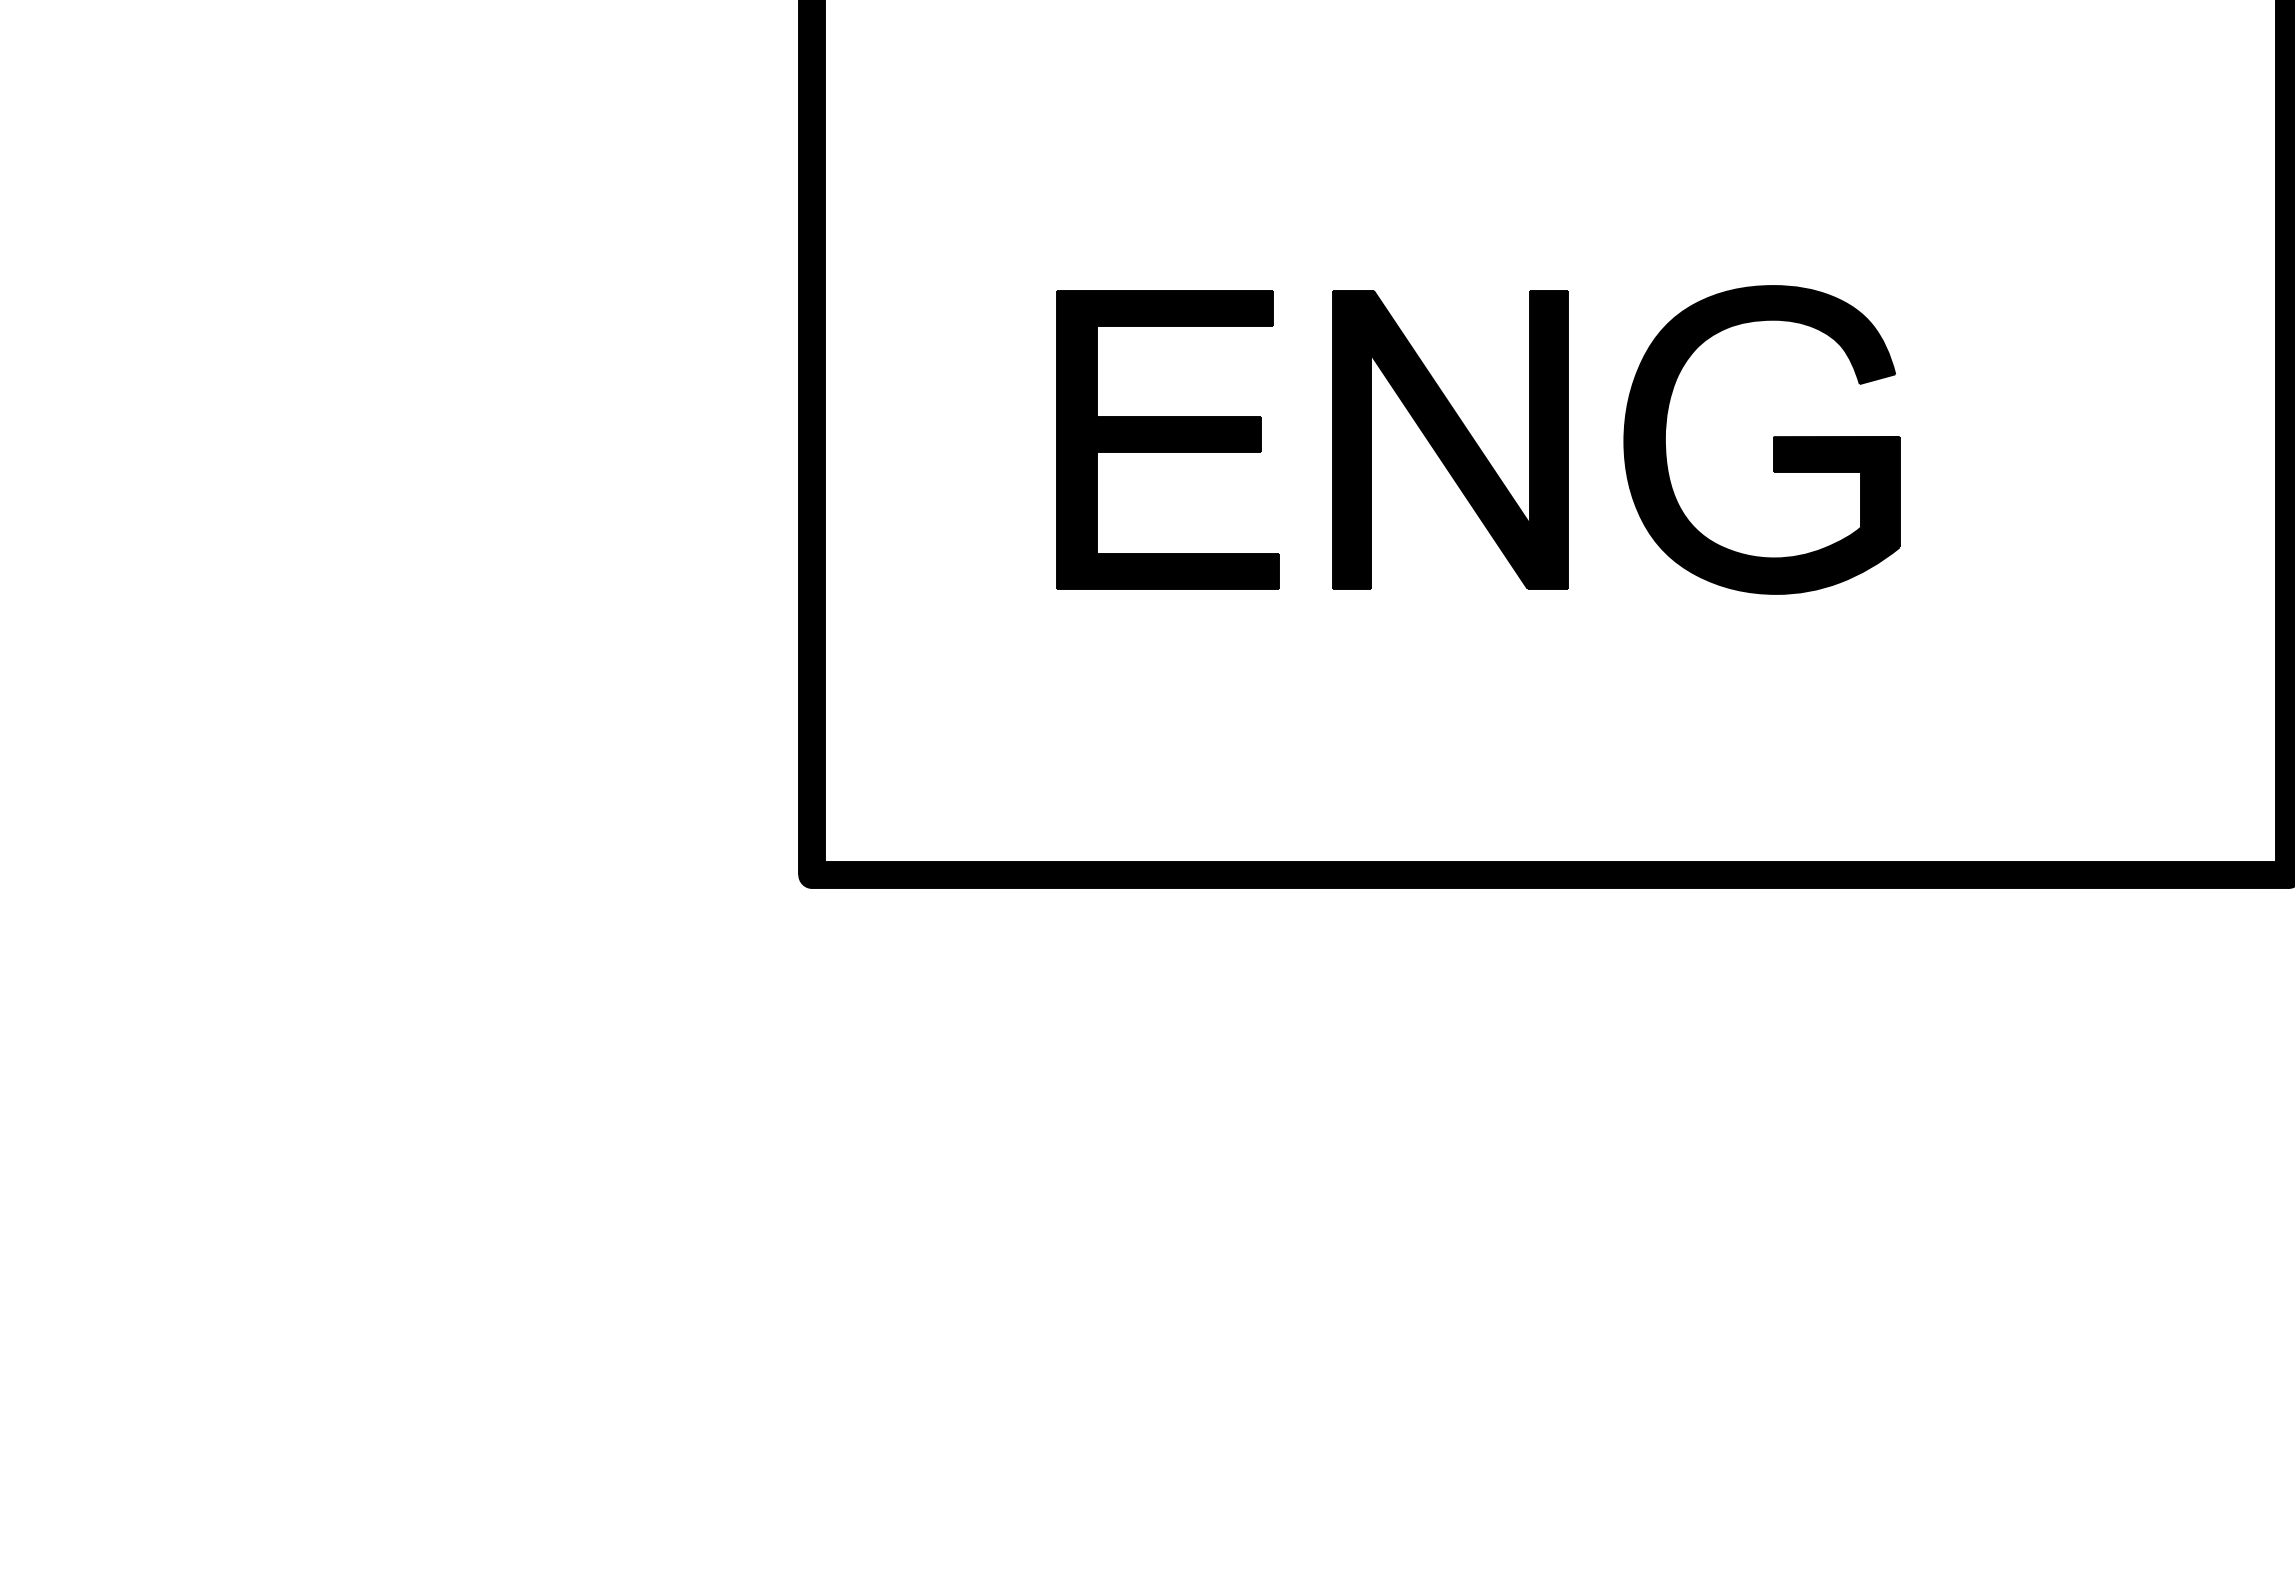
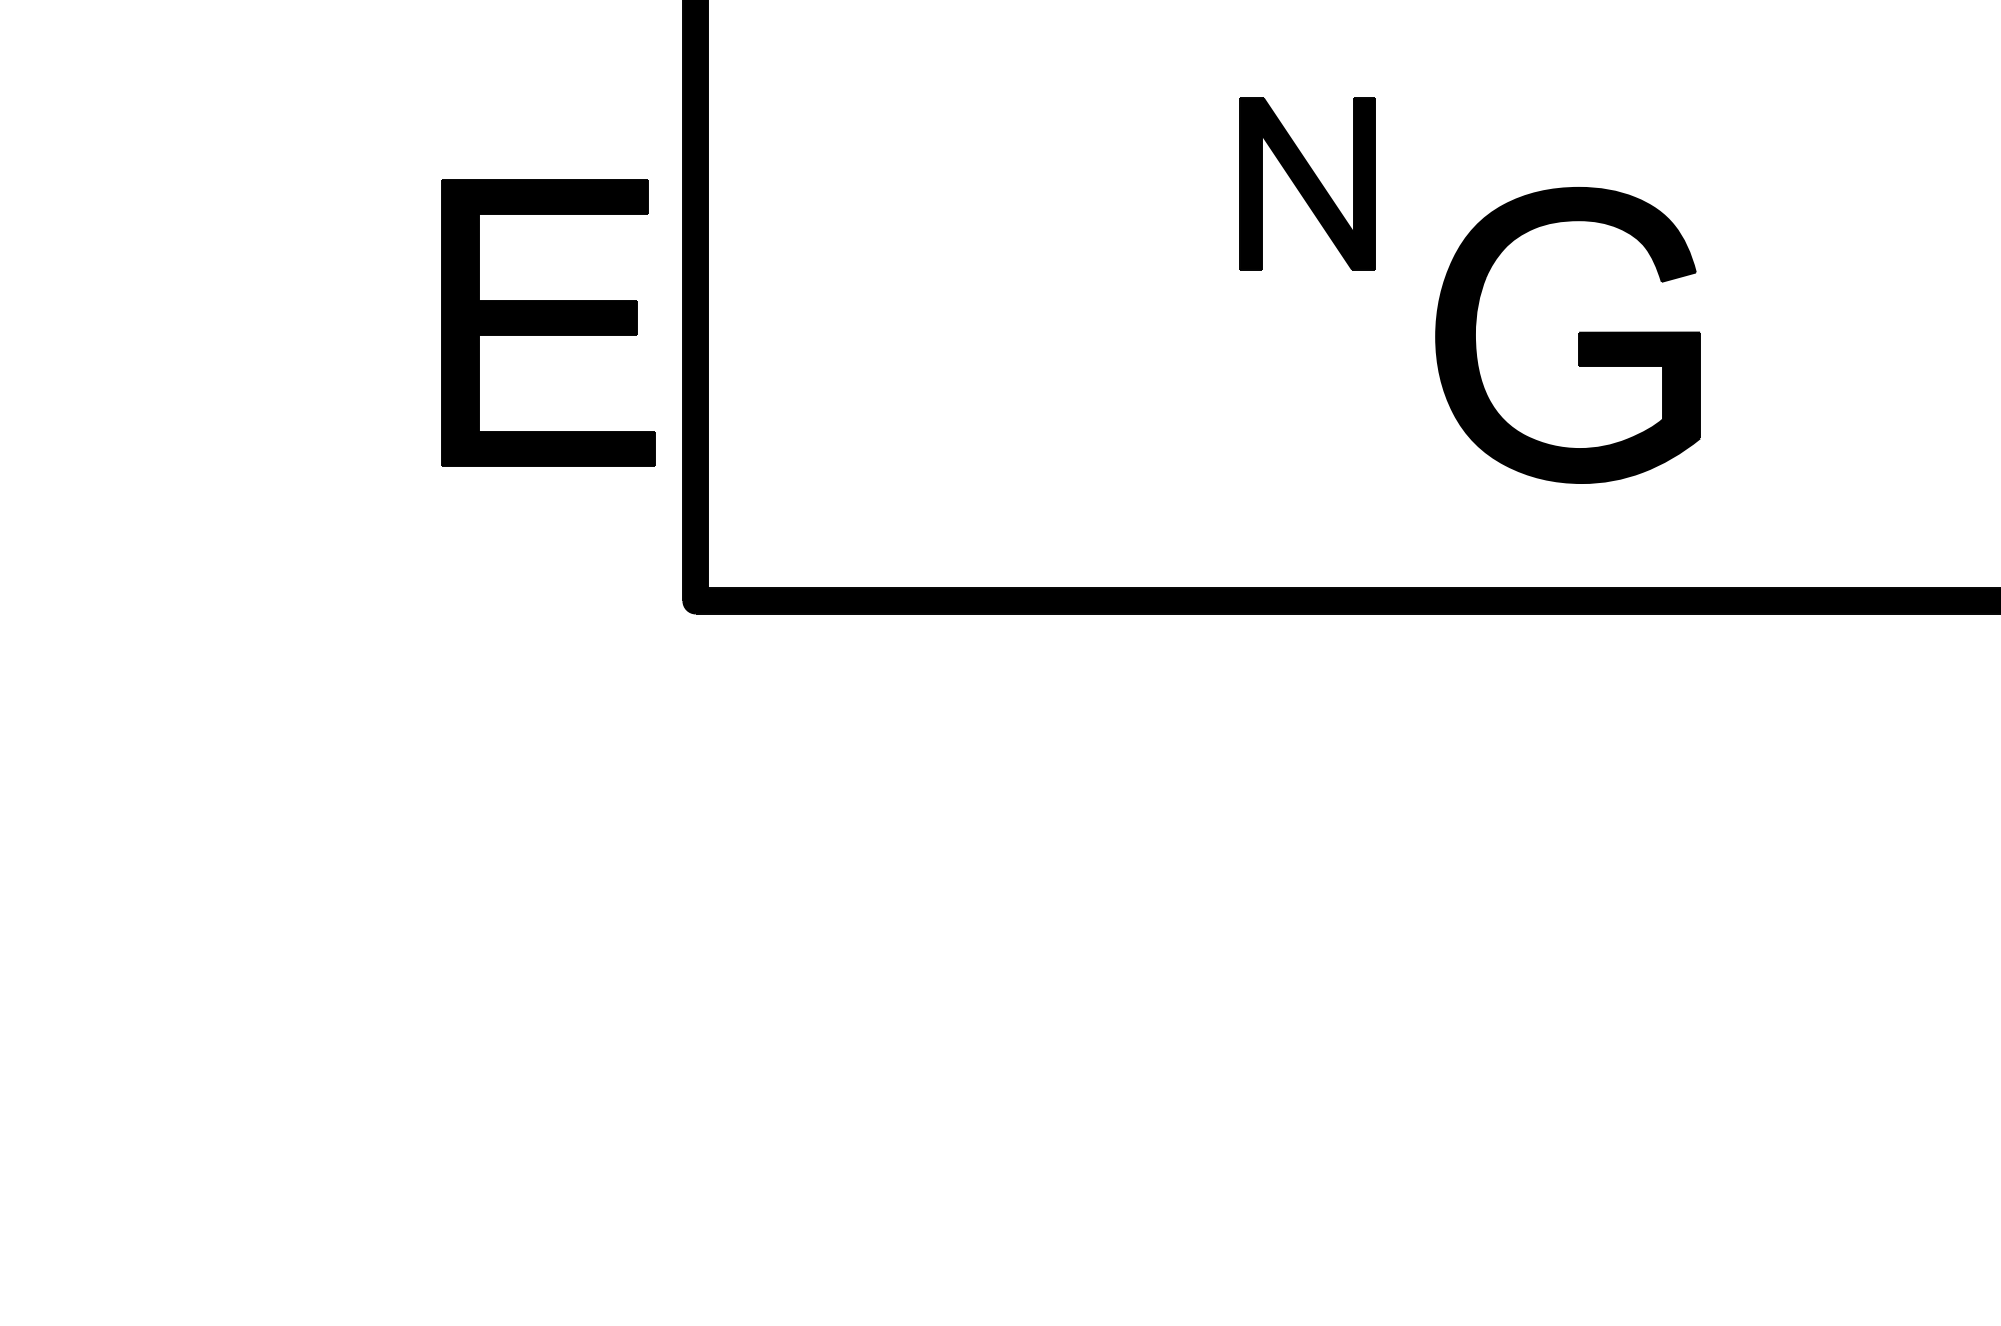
part: (1167, 439) -> (547, 322), moved
part: (1450, 439) -> (1307, 183), size x0.6
part: (1773, 439) -> (1579, 334), moved

